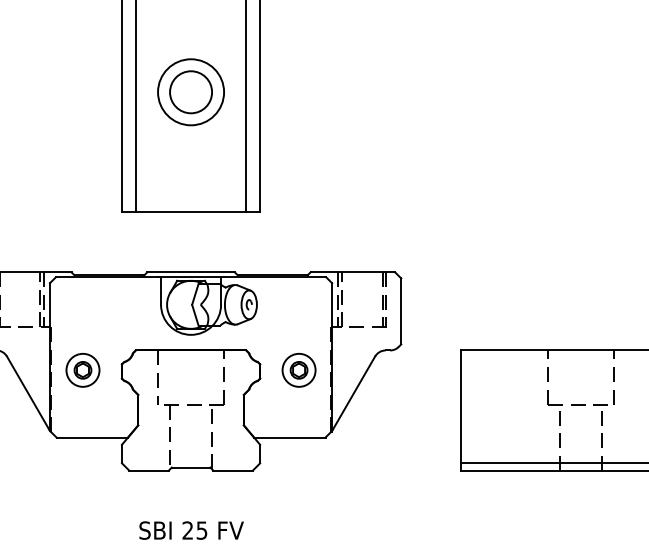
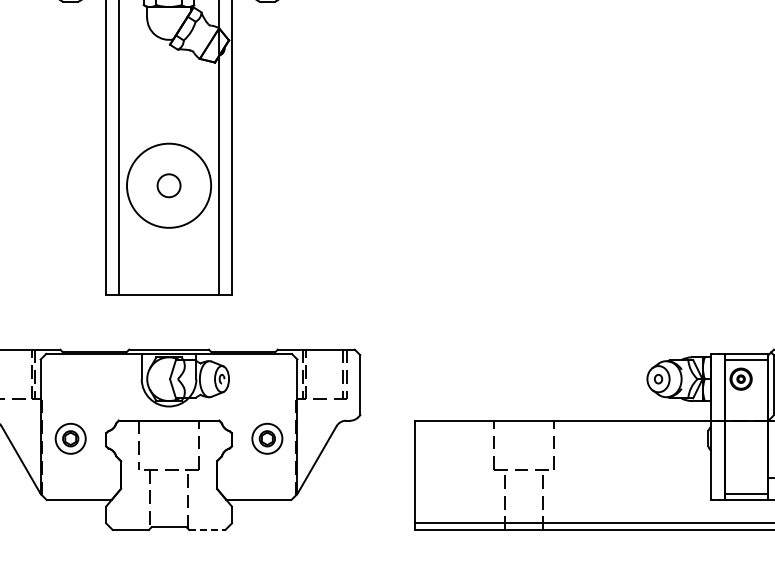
circle: (190, 91) -> (168, 185), size x0.6
circle: (191, 91) -> (169, 185), size x1.4
line: (233, 471) -> (207, 530), solid -> dashed

